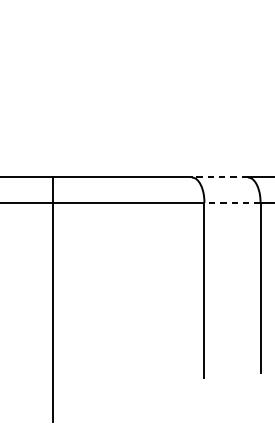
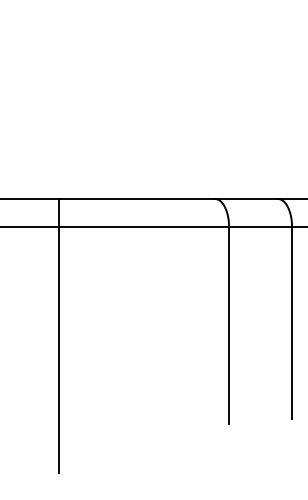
line: (219, 177) -> (245, 198), dashed -> solid
line: (232, 202) -> (260, 227), dashed -> solid

